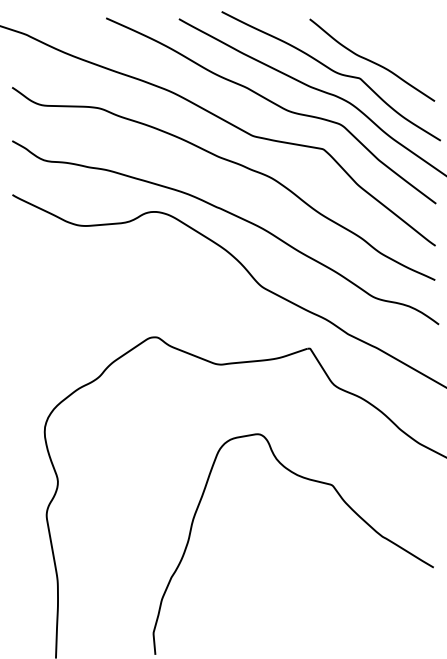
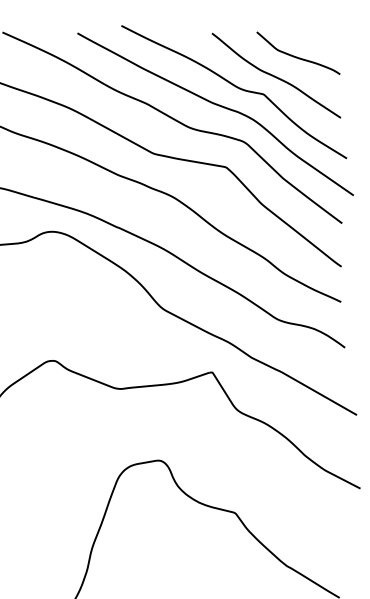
curve: (392, 41) -> (297, 56), added

